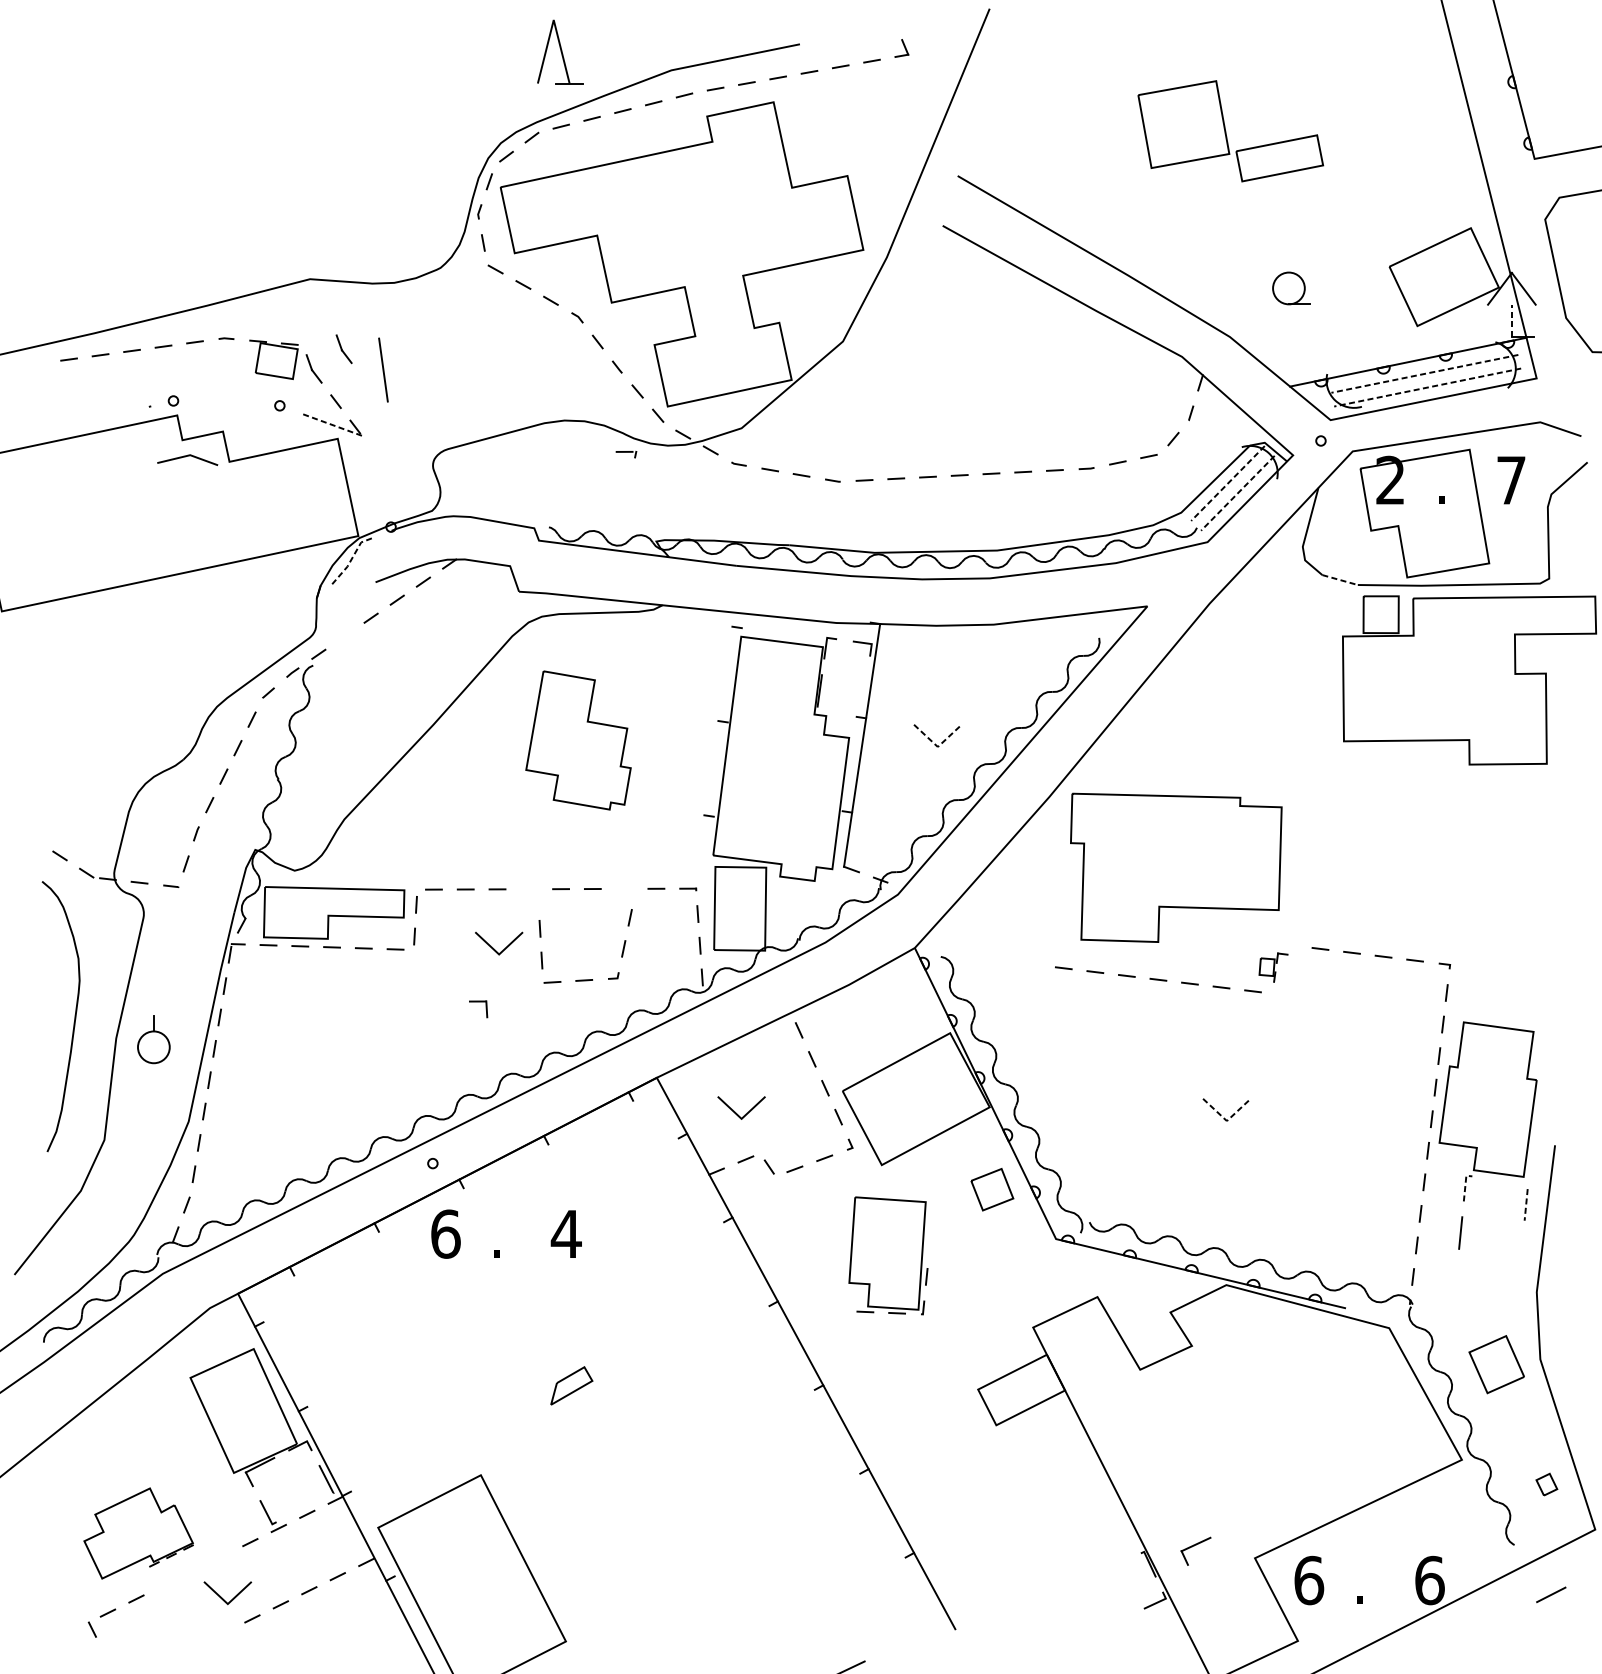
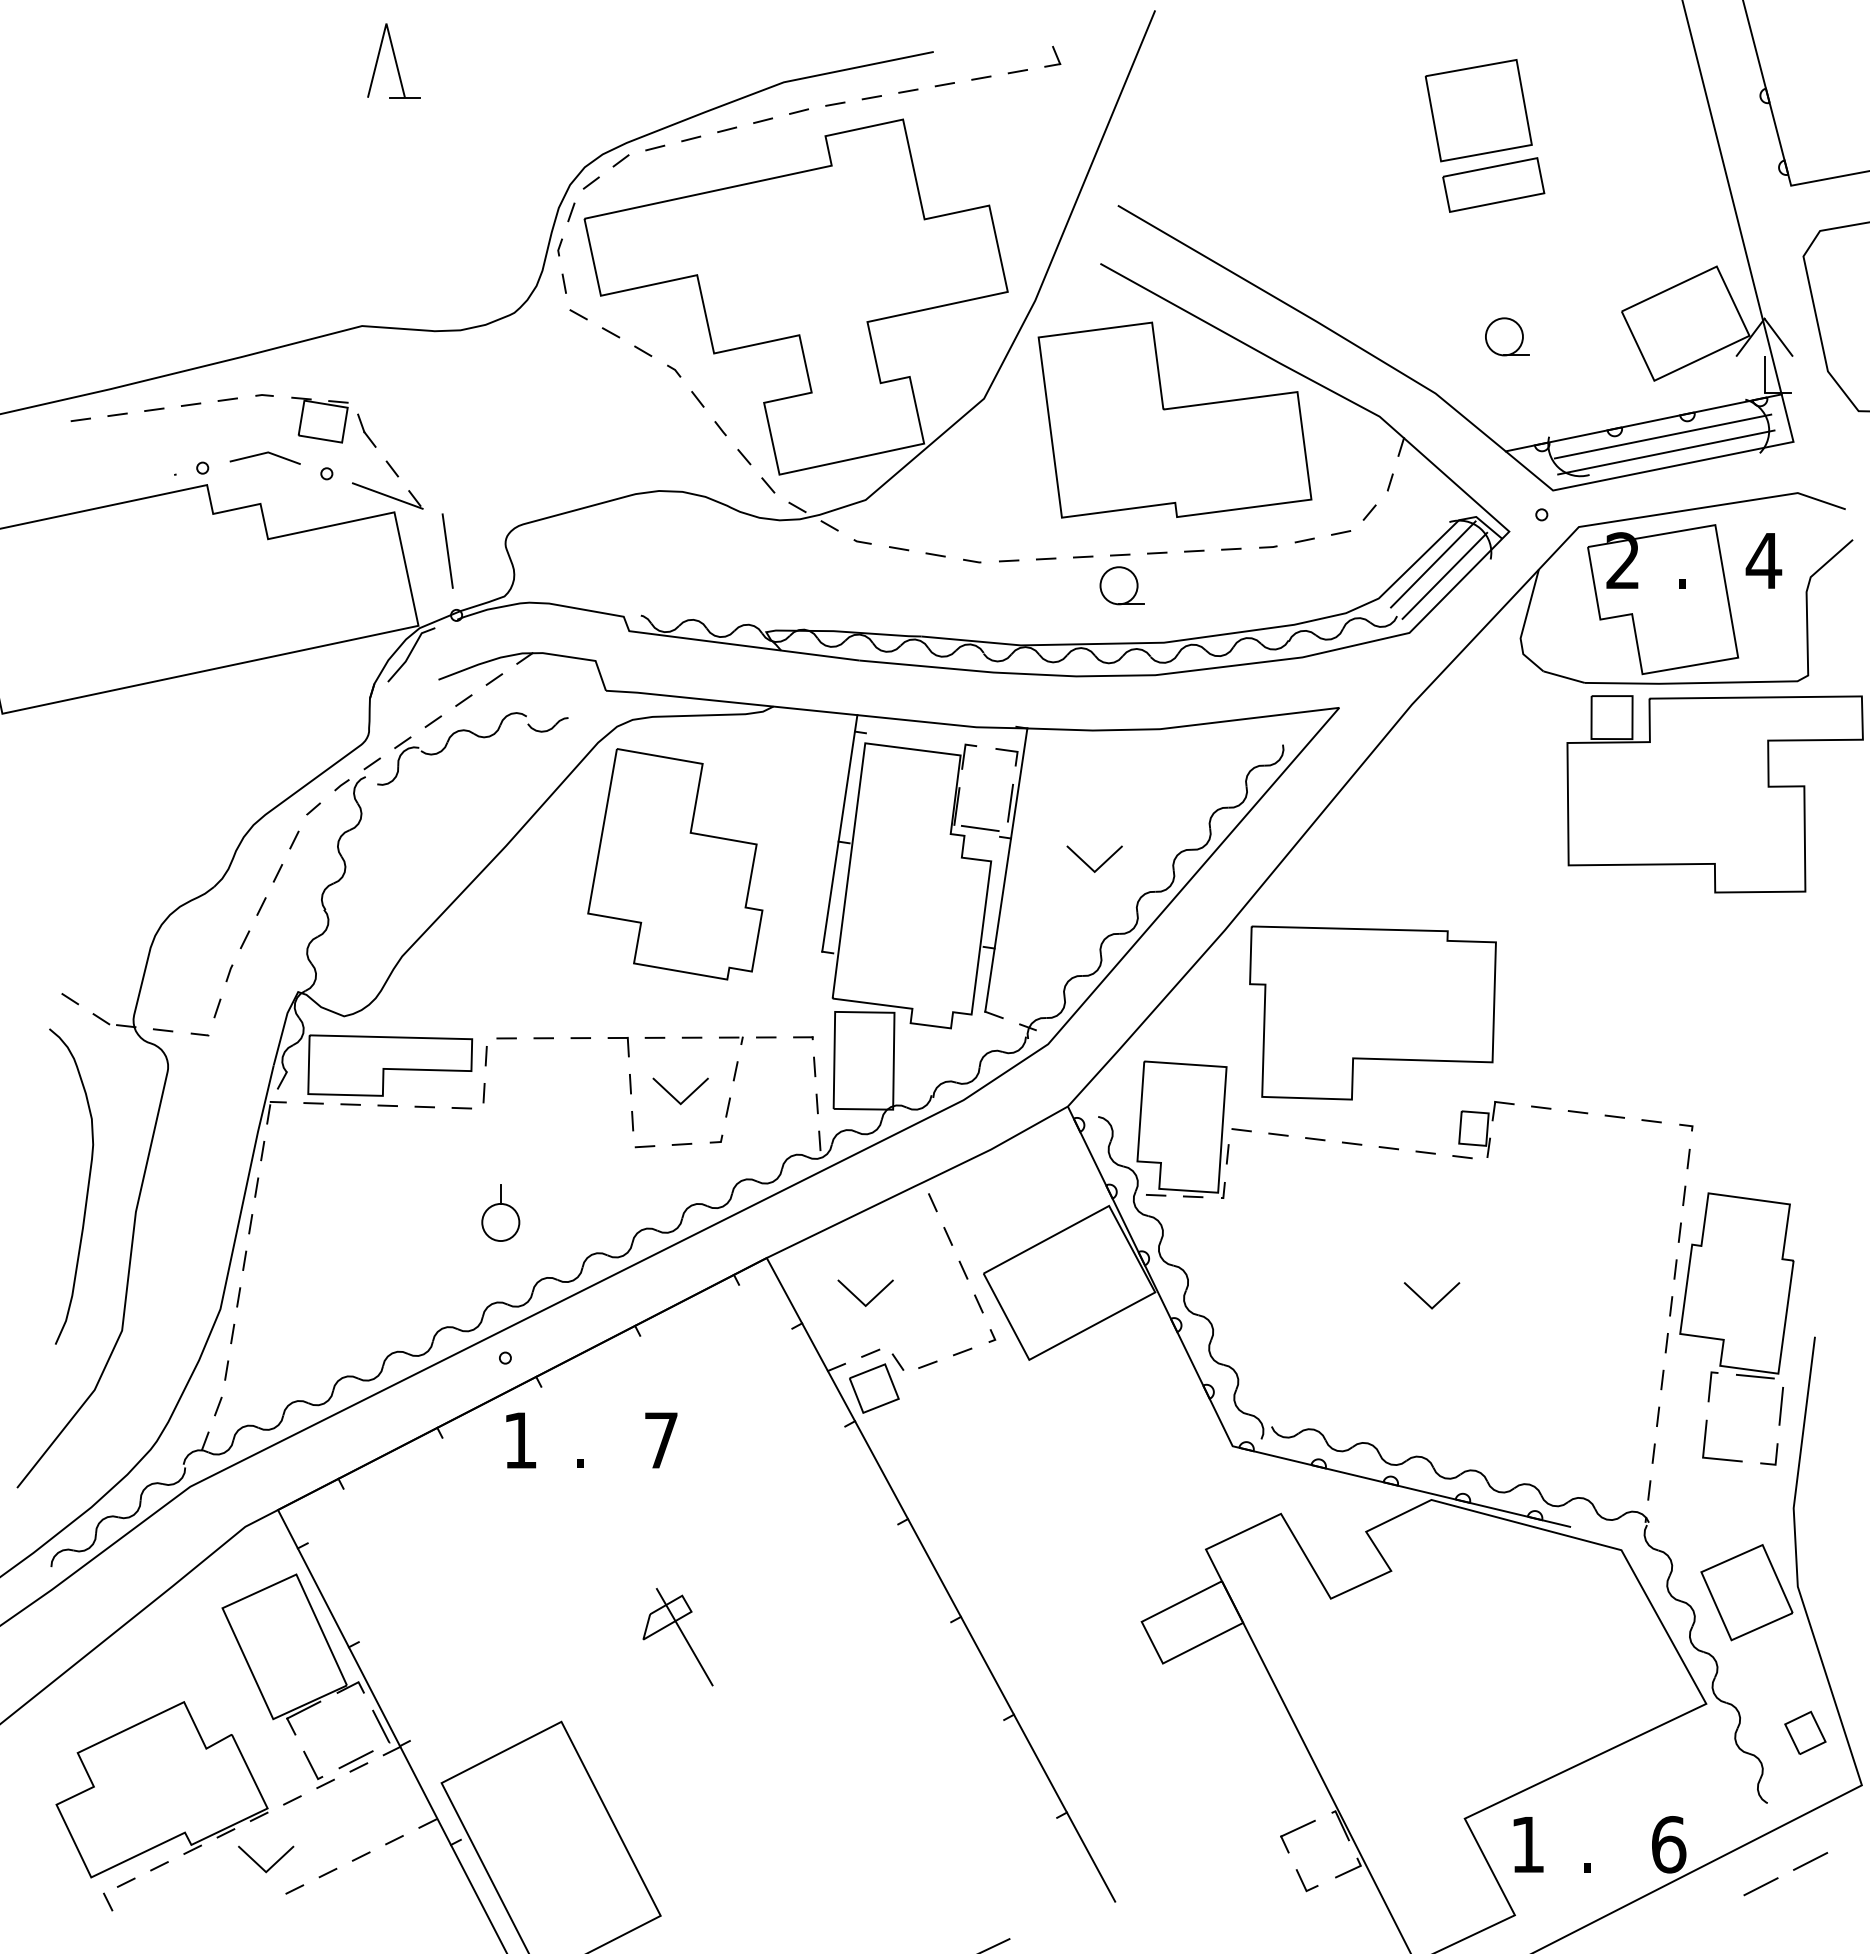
part: (559, 51) -> (393, 60), moved
part: (1183, 124) -> (1478, 110), moved
line: (1511, 320) -> (1764, 374), dashed -> solid
part: (343, 348) -> (401, 407), removed
part: (1006, 359) -> (1174, 419), added
line: (383, 369) -> (447, 550), moved
line: (1424, 373) -> (1662, 436), dashed -> solid
line: (1426, 387) -> (1665, 452), dashed -> solid
line: (331, 424) -> (387, 495), dashed -> solid
part: (626, 454) -> (731, 1040), moved
line: (187, 456) -> (264, 454), moved
text: (1510, 480) -> (1763, 560), 7 -> 4
line: (1227, 483) -> (1432, 564), dashed -> solid
line: (1237, 493) -> (1444, 576), dashed -> solid
part: (960, 501) -> (1121, 585), added
line: (351, 558) -> (410, 652), dashed -> solid
line: (1340, 580) -> (1564, 677), dashed -> solid
part: (409, 631) -> (478, 737), added
line: (865, 687) -> (1010, 802), added
line: (839, 709) -> (979, 828), added
line: (719, 714) -> (839, 833), added
part: (578, 740) -> (675, 864), size x1.43
line: (937, 746) -> (1094, 871), dashed -> solid
line: (493, 947) -> (674, 1096), moved
part: (1273, 967) -> (1486, 1129), size x1.67
part: (478, 1001) -> (618, 1038), moved
part: (153, 1038) -> (500, 1212), moved
line: (1227, 1121) -> (1432, 1308), dashed -> solid
line: (1503, 1179) -> (1754, 1376), added
line: (1465, 1184) -> (1710, 1382), dashed -> solid
part: (992, 1189) -> (874, 1388), moved
line: (1526, 1205) -> (1781, 1406), dashed -> solid
text: (445, 1234) -> (520, 1440), 6 -> 1
text: (566, 1234) -> (661, 1440), 4 -> 7
line: (1521, 1246) -> (1775, 1454), added
line: (1475, 1250) -> (1722, 1459), added
part: (887, 1255) -> (1182, 1129), moved
part: (1496, 1364) -> (1746, 1592), size x1.43
line: (586, 1402) -> (684, 1637), added
part: (1546, 1484) -> (1805, 1732), size x1.67
line: (304, 1507) -> (355, 1759), added
part: (138, 1533) -> (161, 1789), size x1.67
part: (1195, 1551) -> (1297, 1836), moved
text: (1309, 1580) -> (1528, 1844), 6 -> 1
line: (1116, 1612) -> (1303, 1881), added
line: (1508, 1616) -> (1760, 1886), added

